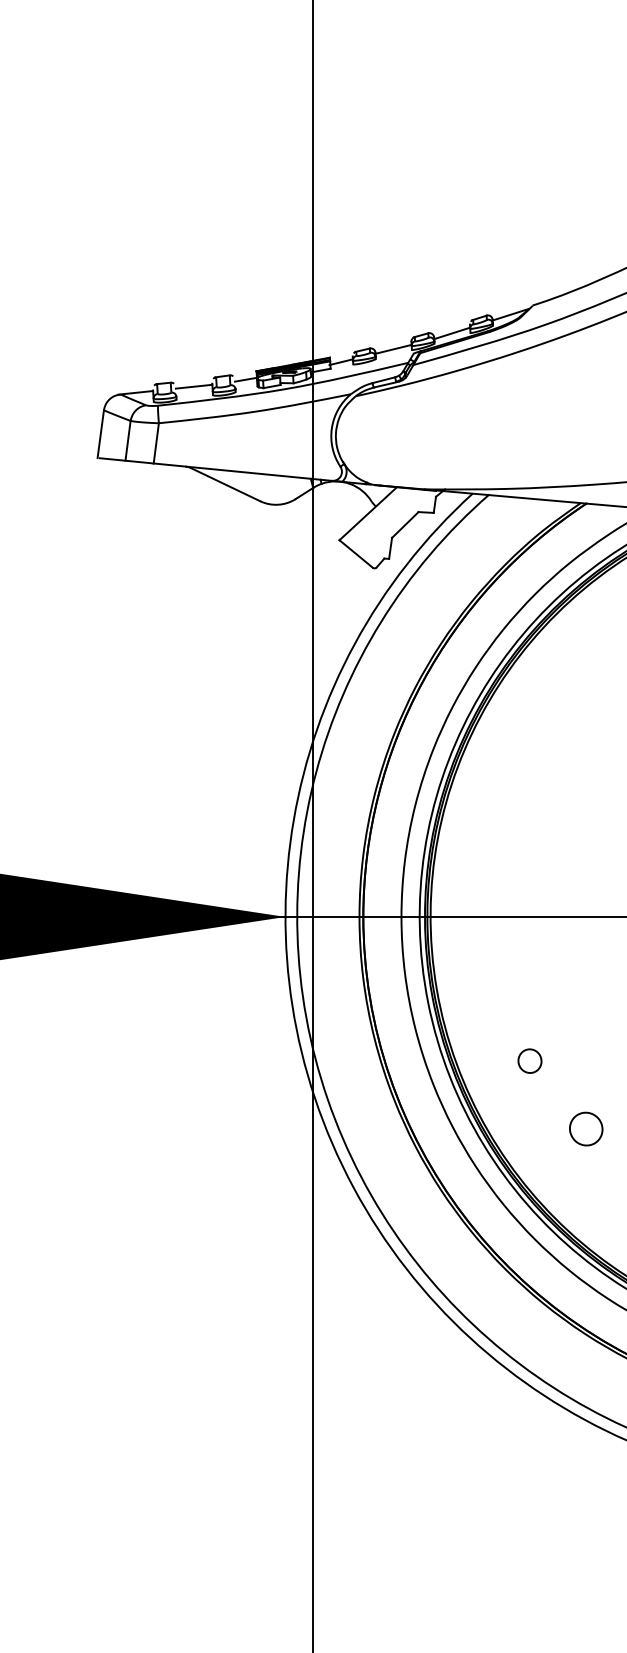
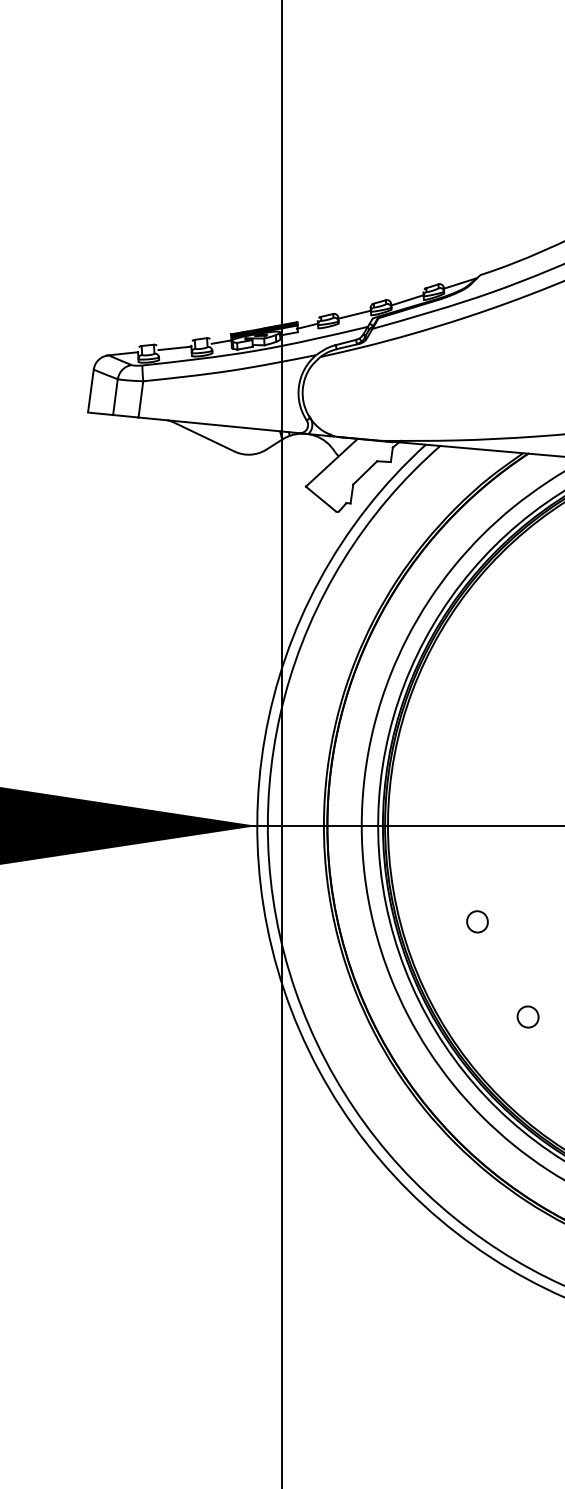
part: (529, 1060) -> (477, 921), moved
part: (585, 1128) -> (527, 1016), size x0.71

